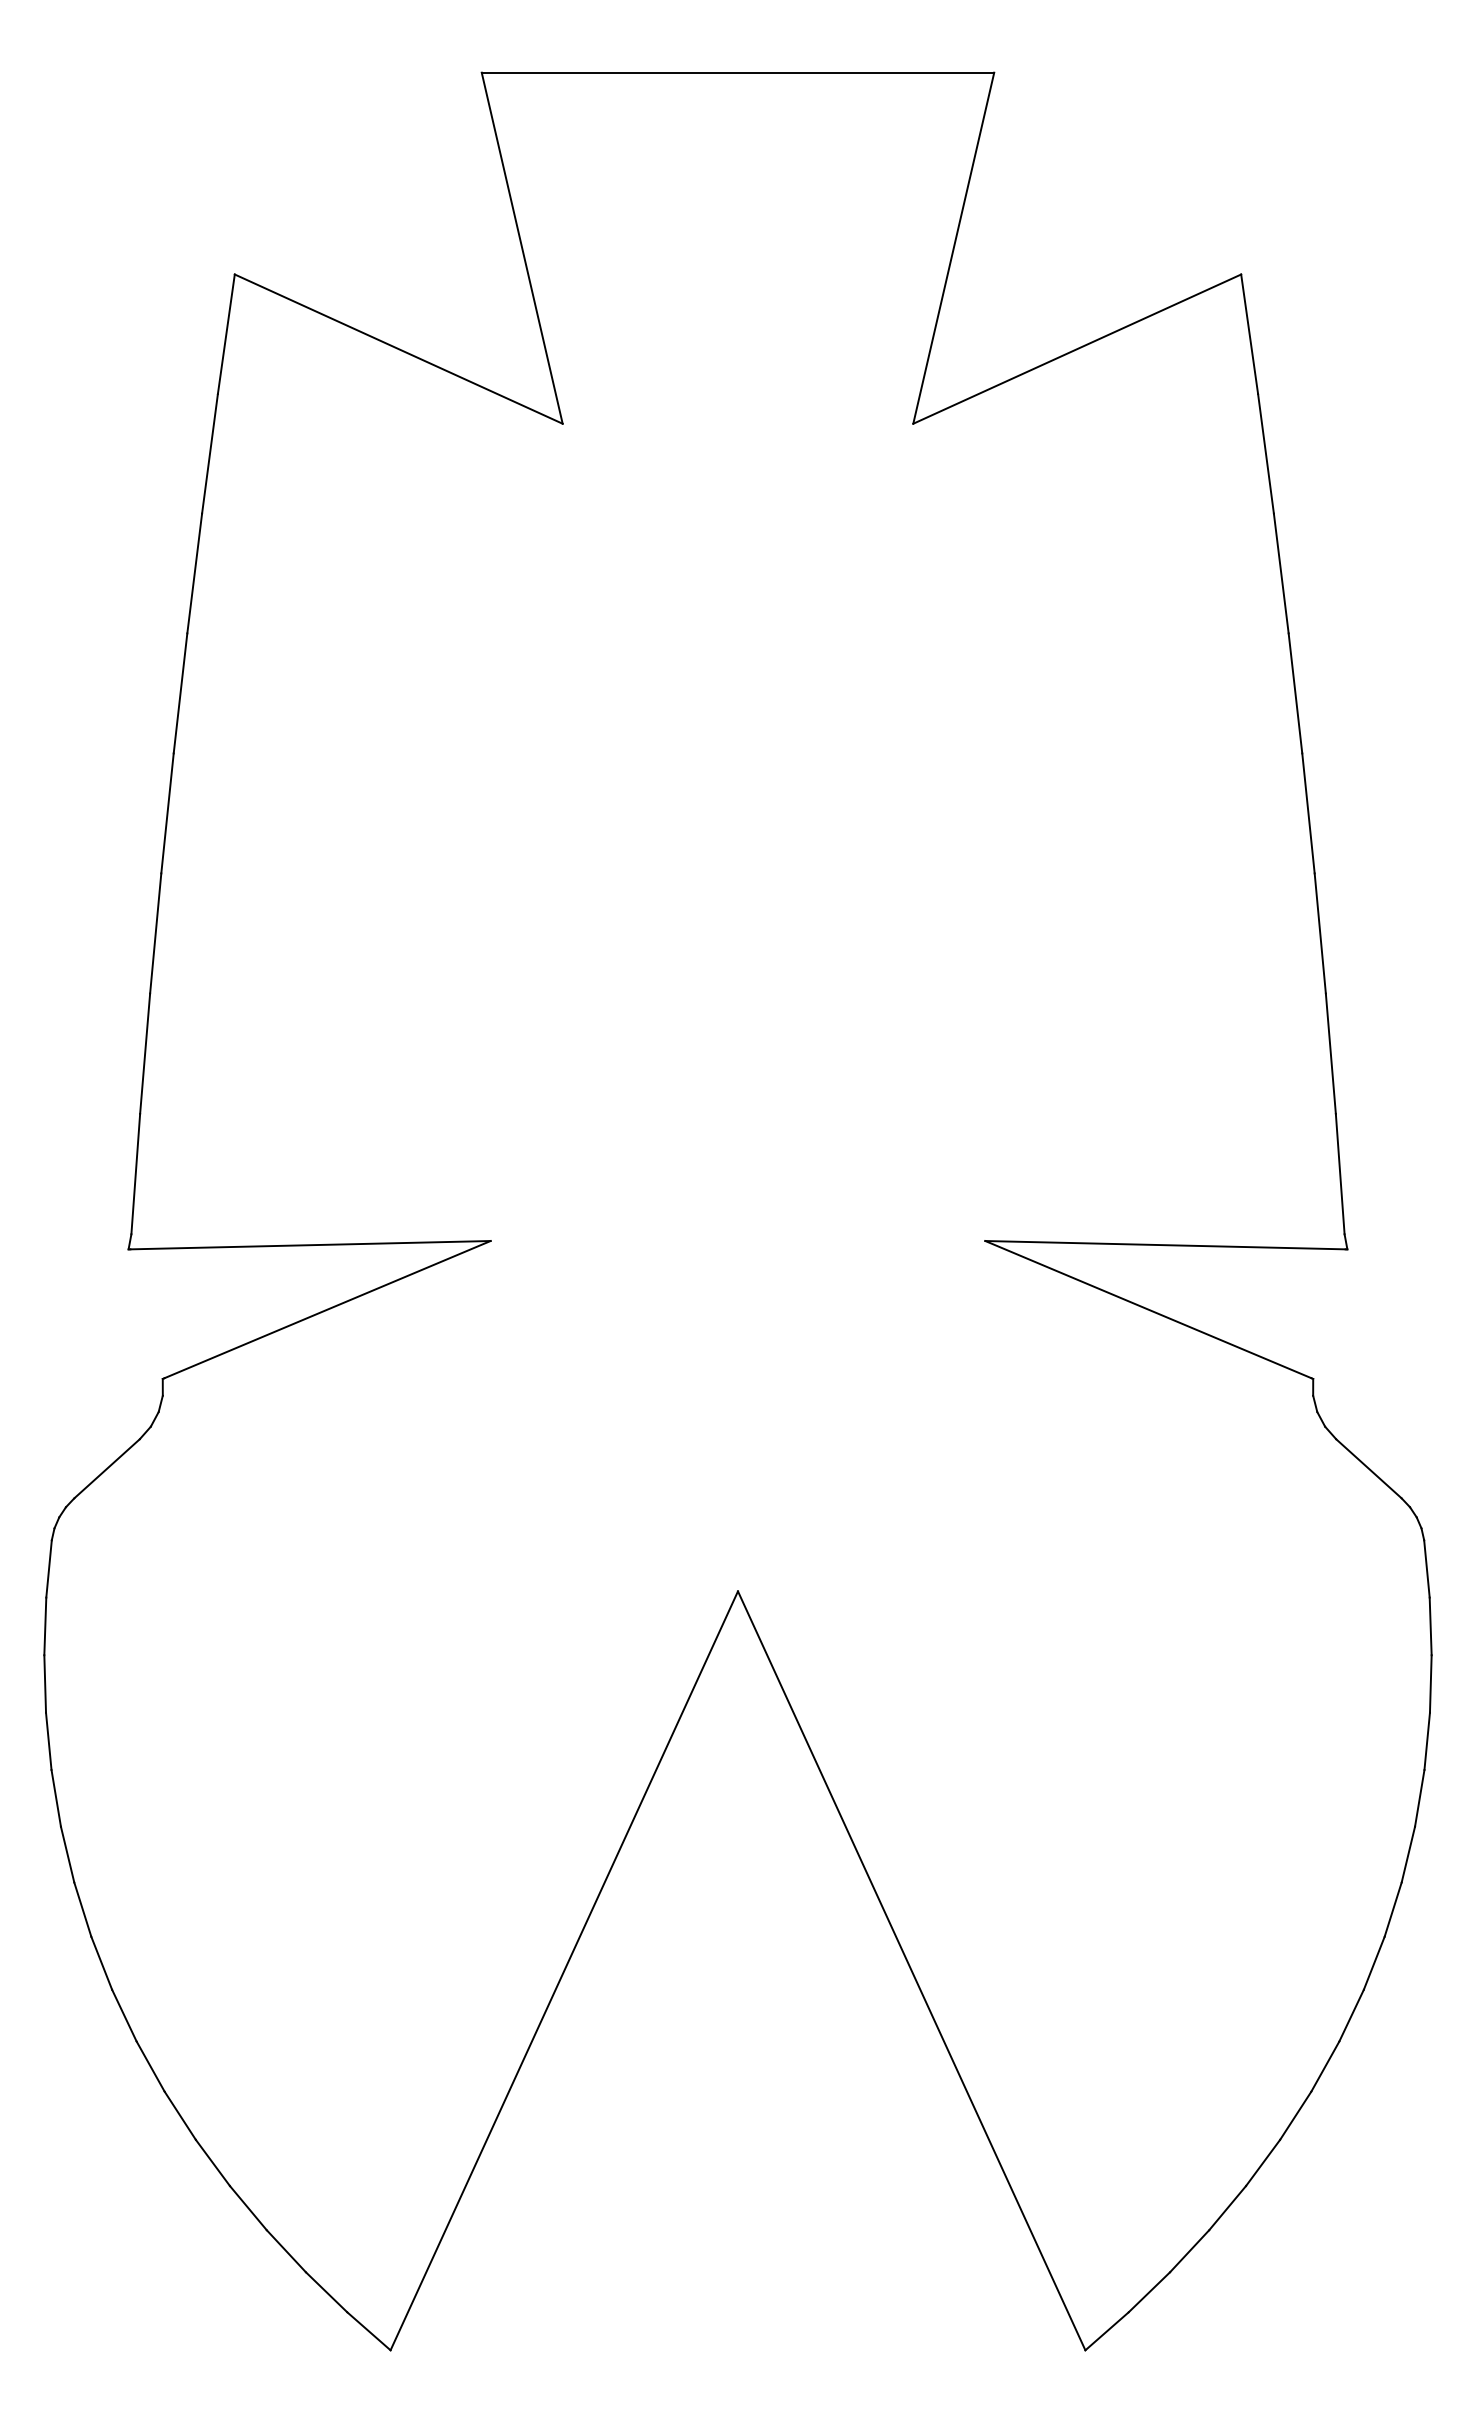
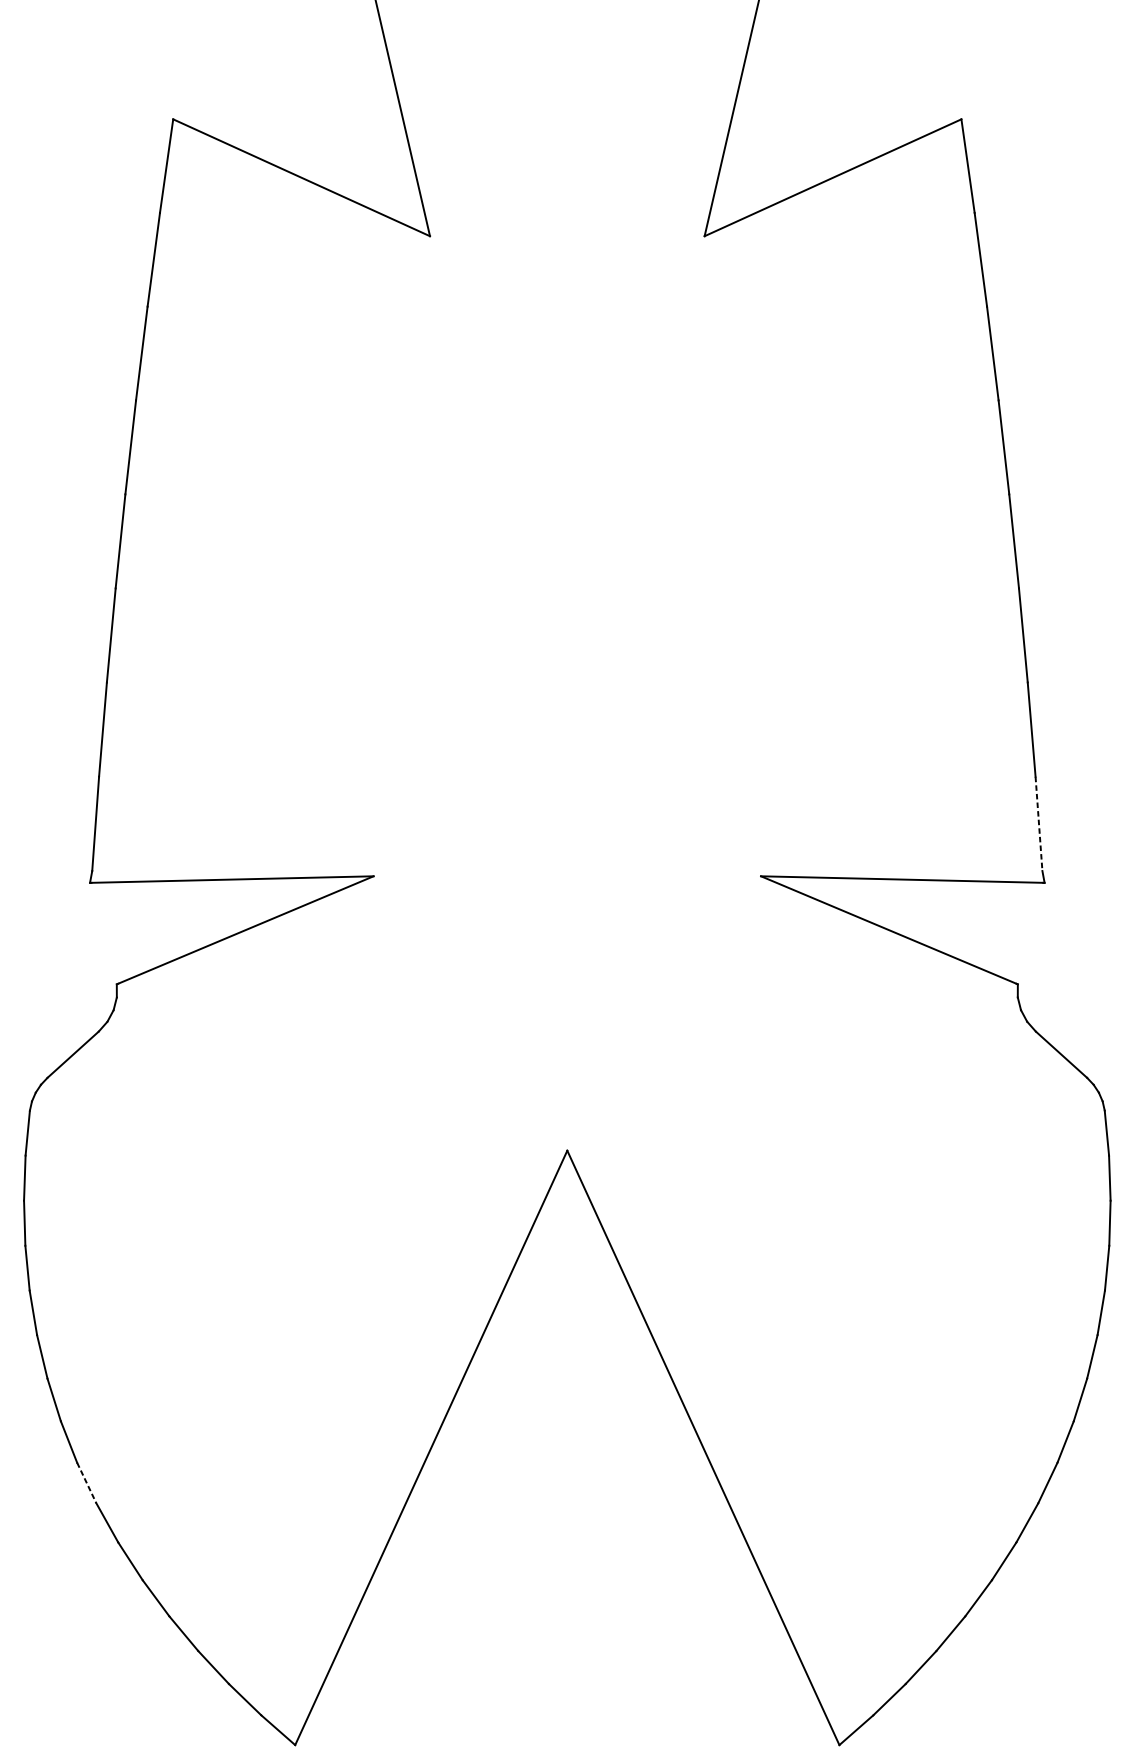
line: (1340, 1174) -> (1039, 824), solid -> dashed
line: (124, 2015) -> (86, 1482), solid -> dashed

